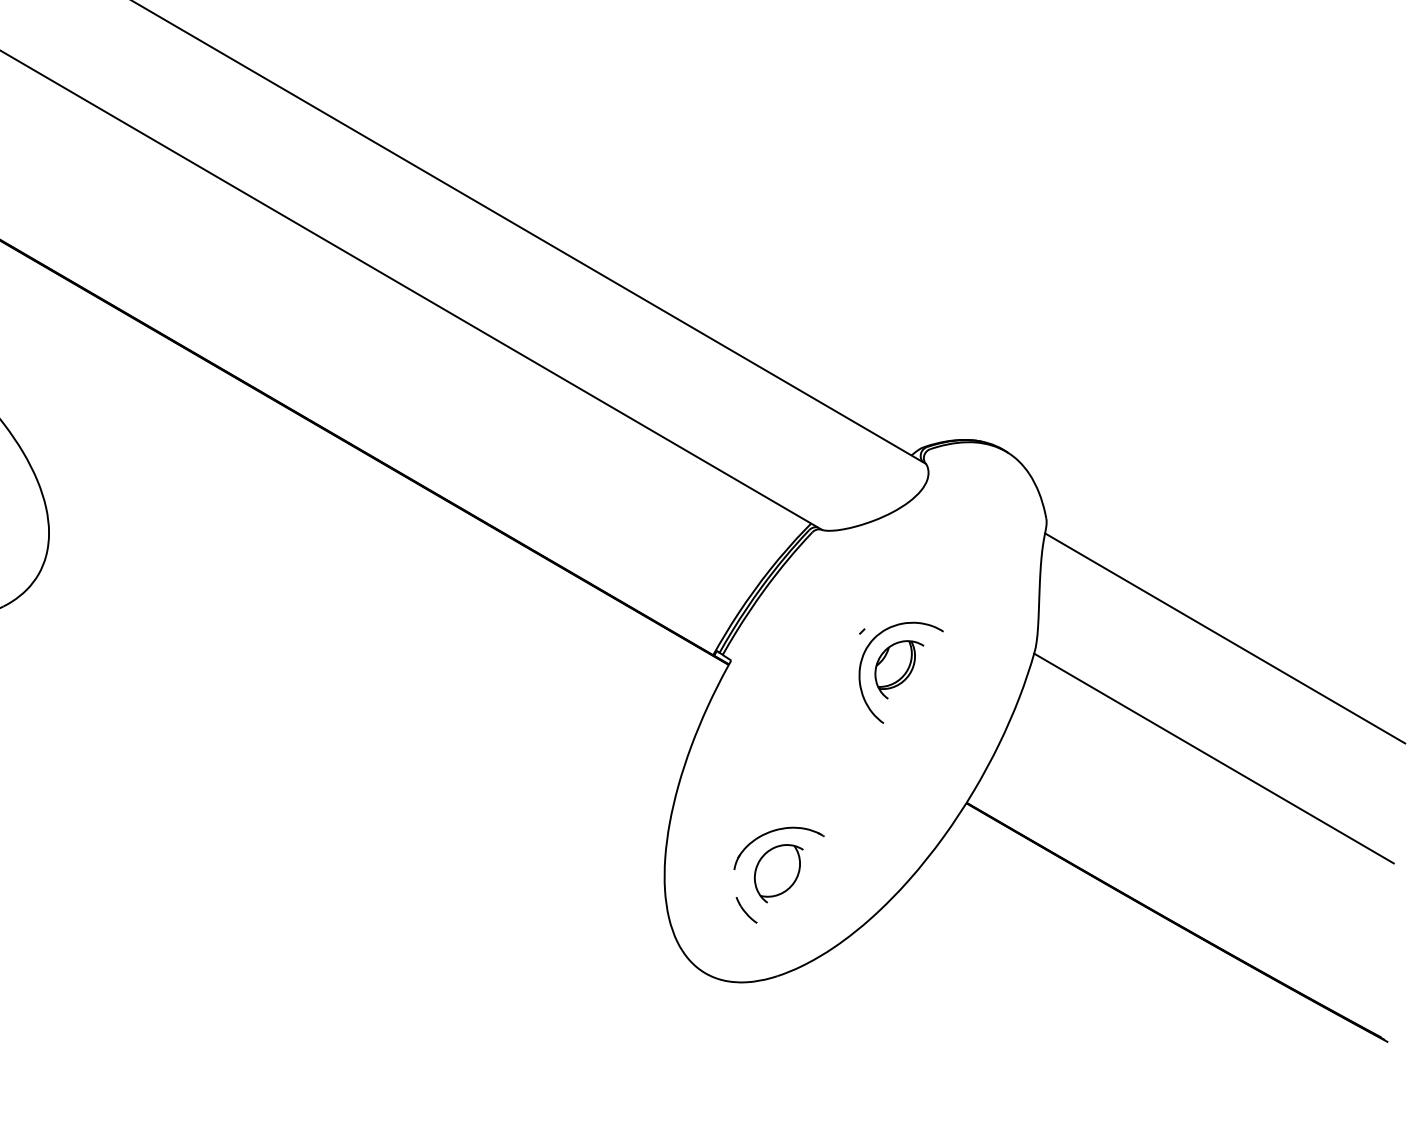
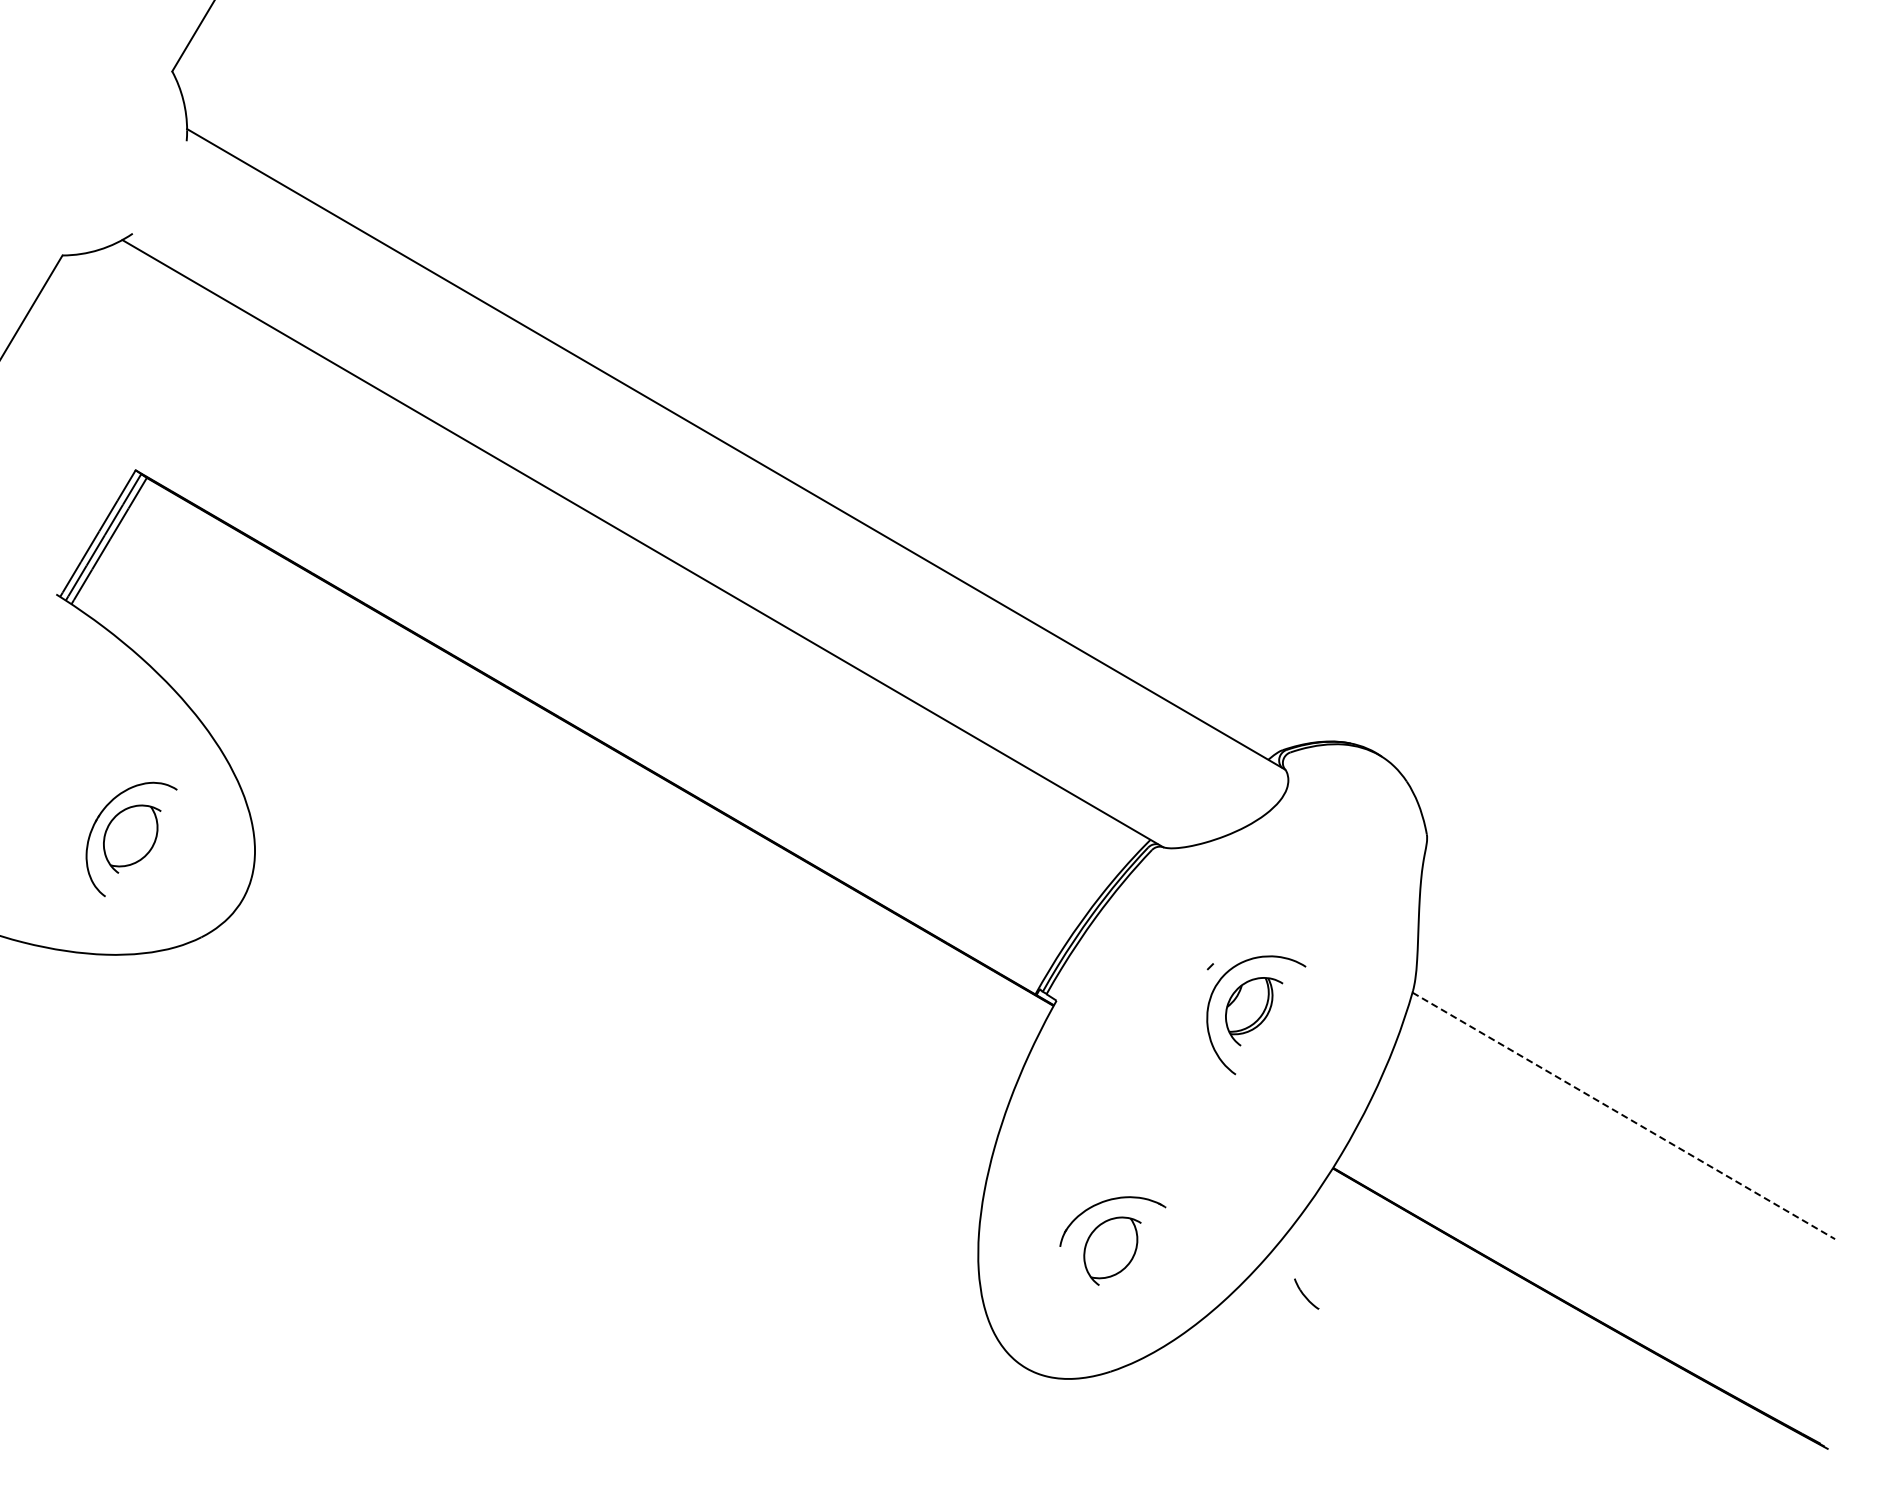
line: (1224, 638) -> (1636, 974), removed
line: (1213, 758) -> (1623, 1115), solid -> dashed
part: (746, 909) -> (1306, 1293), moved

